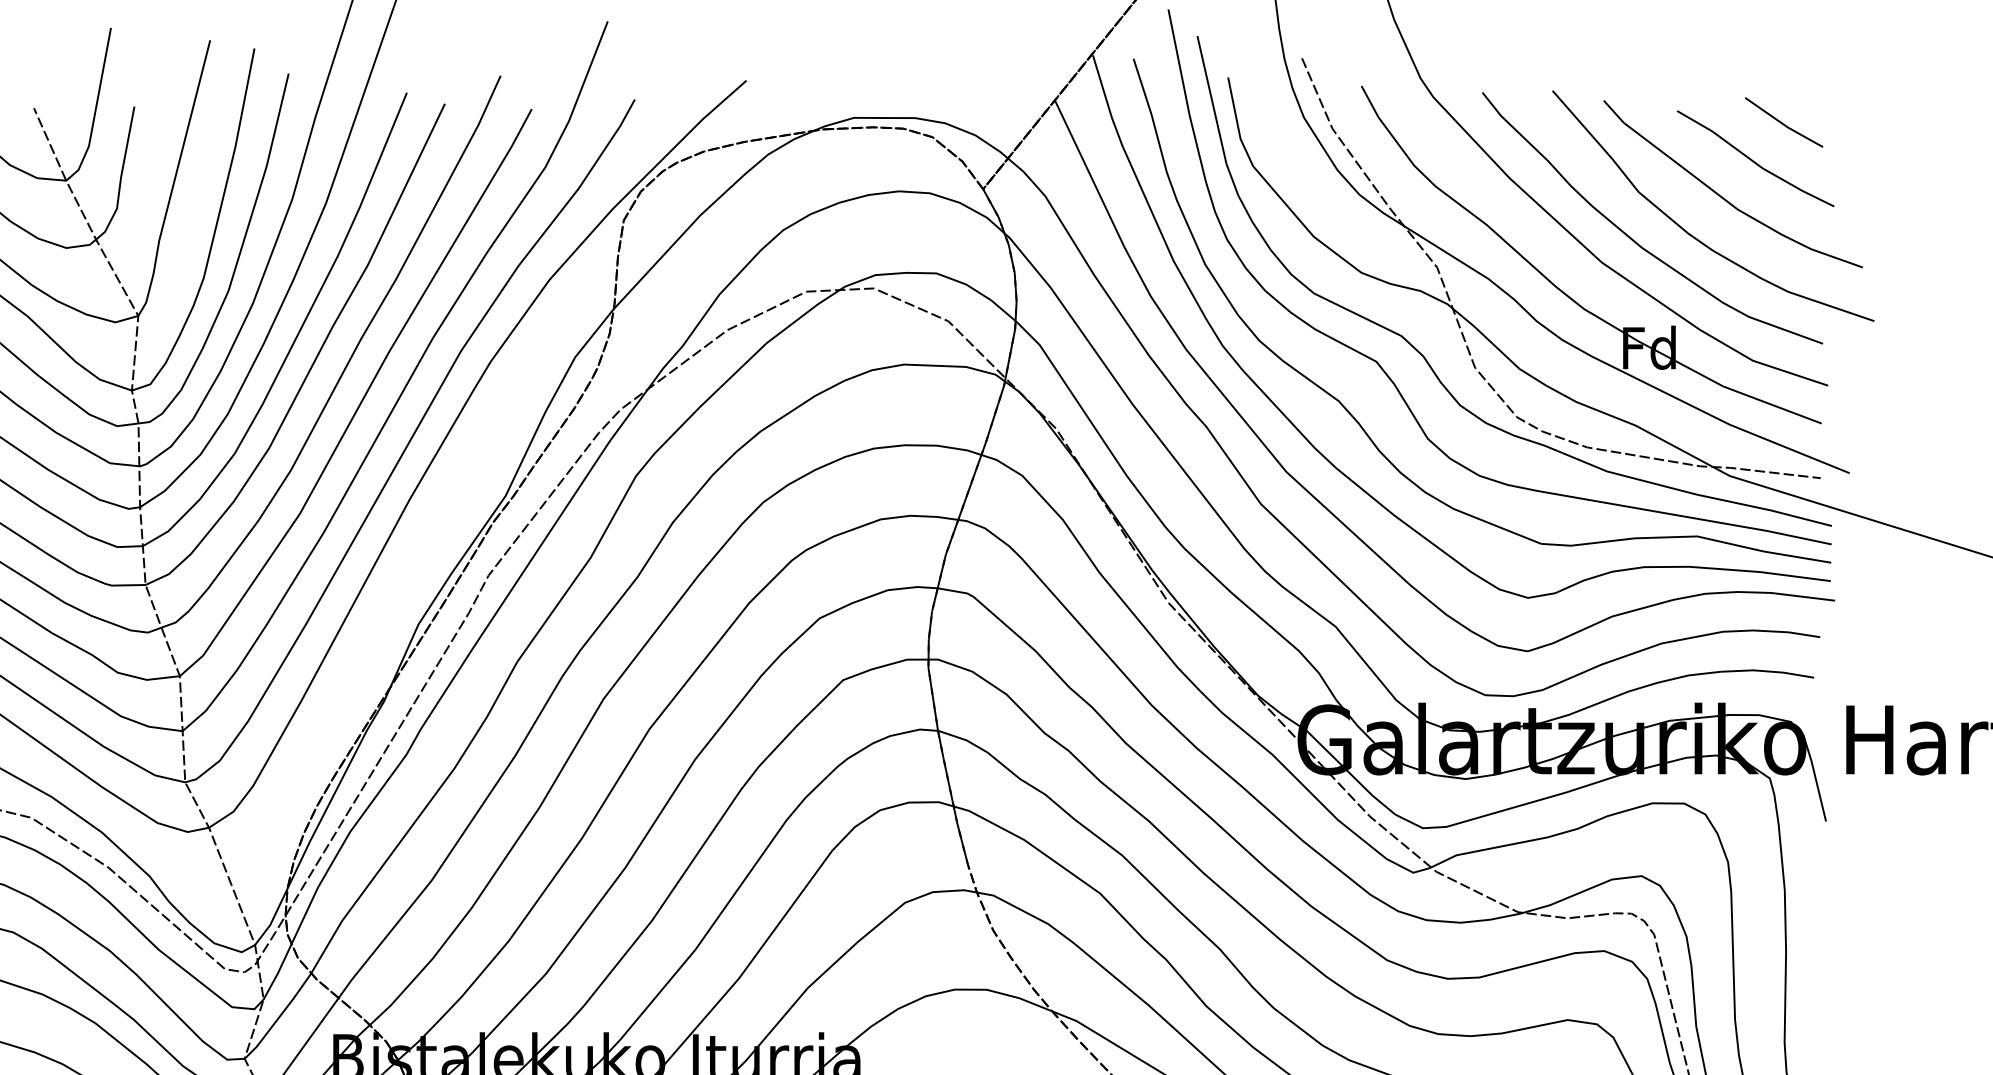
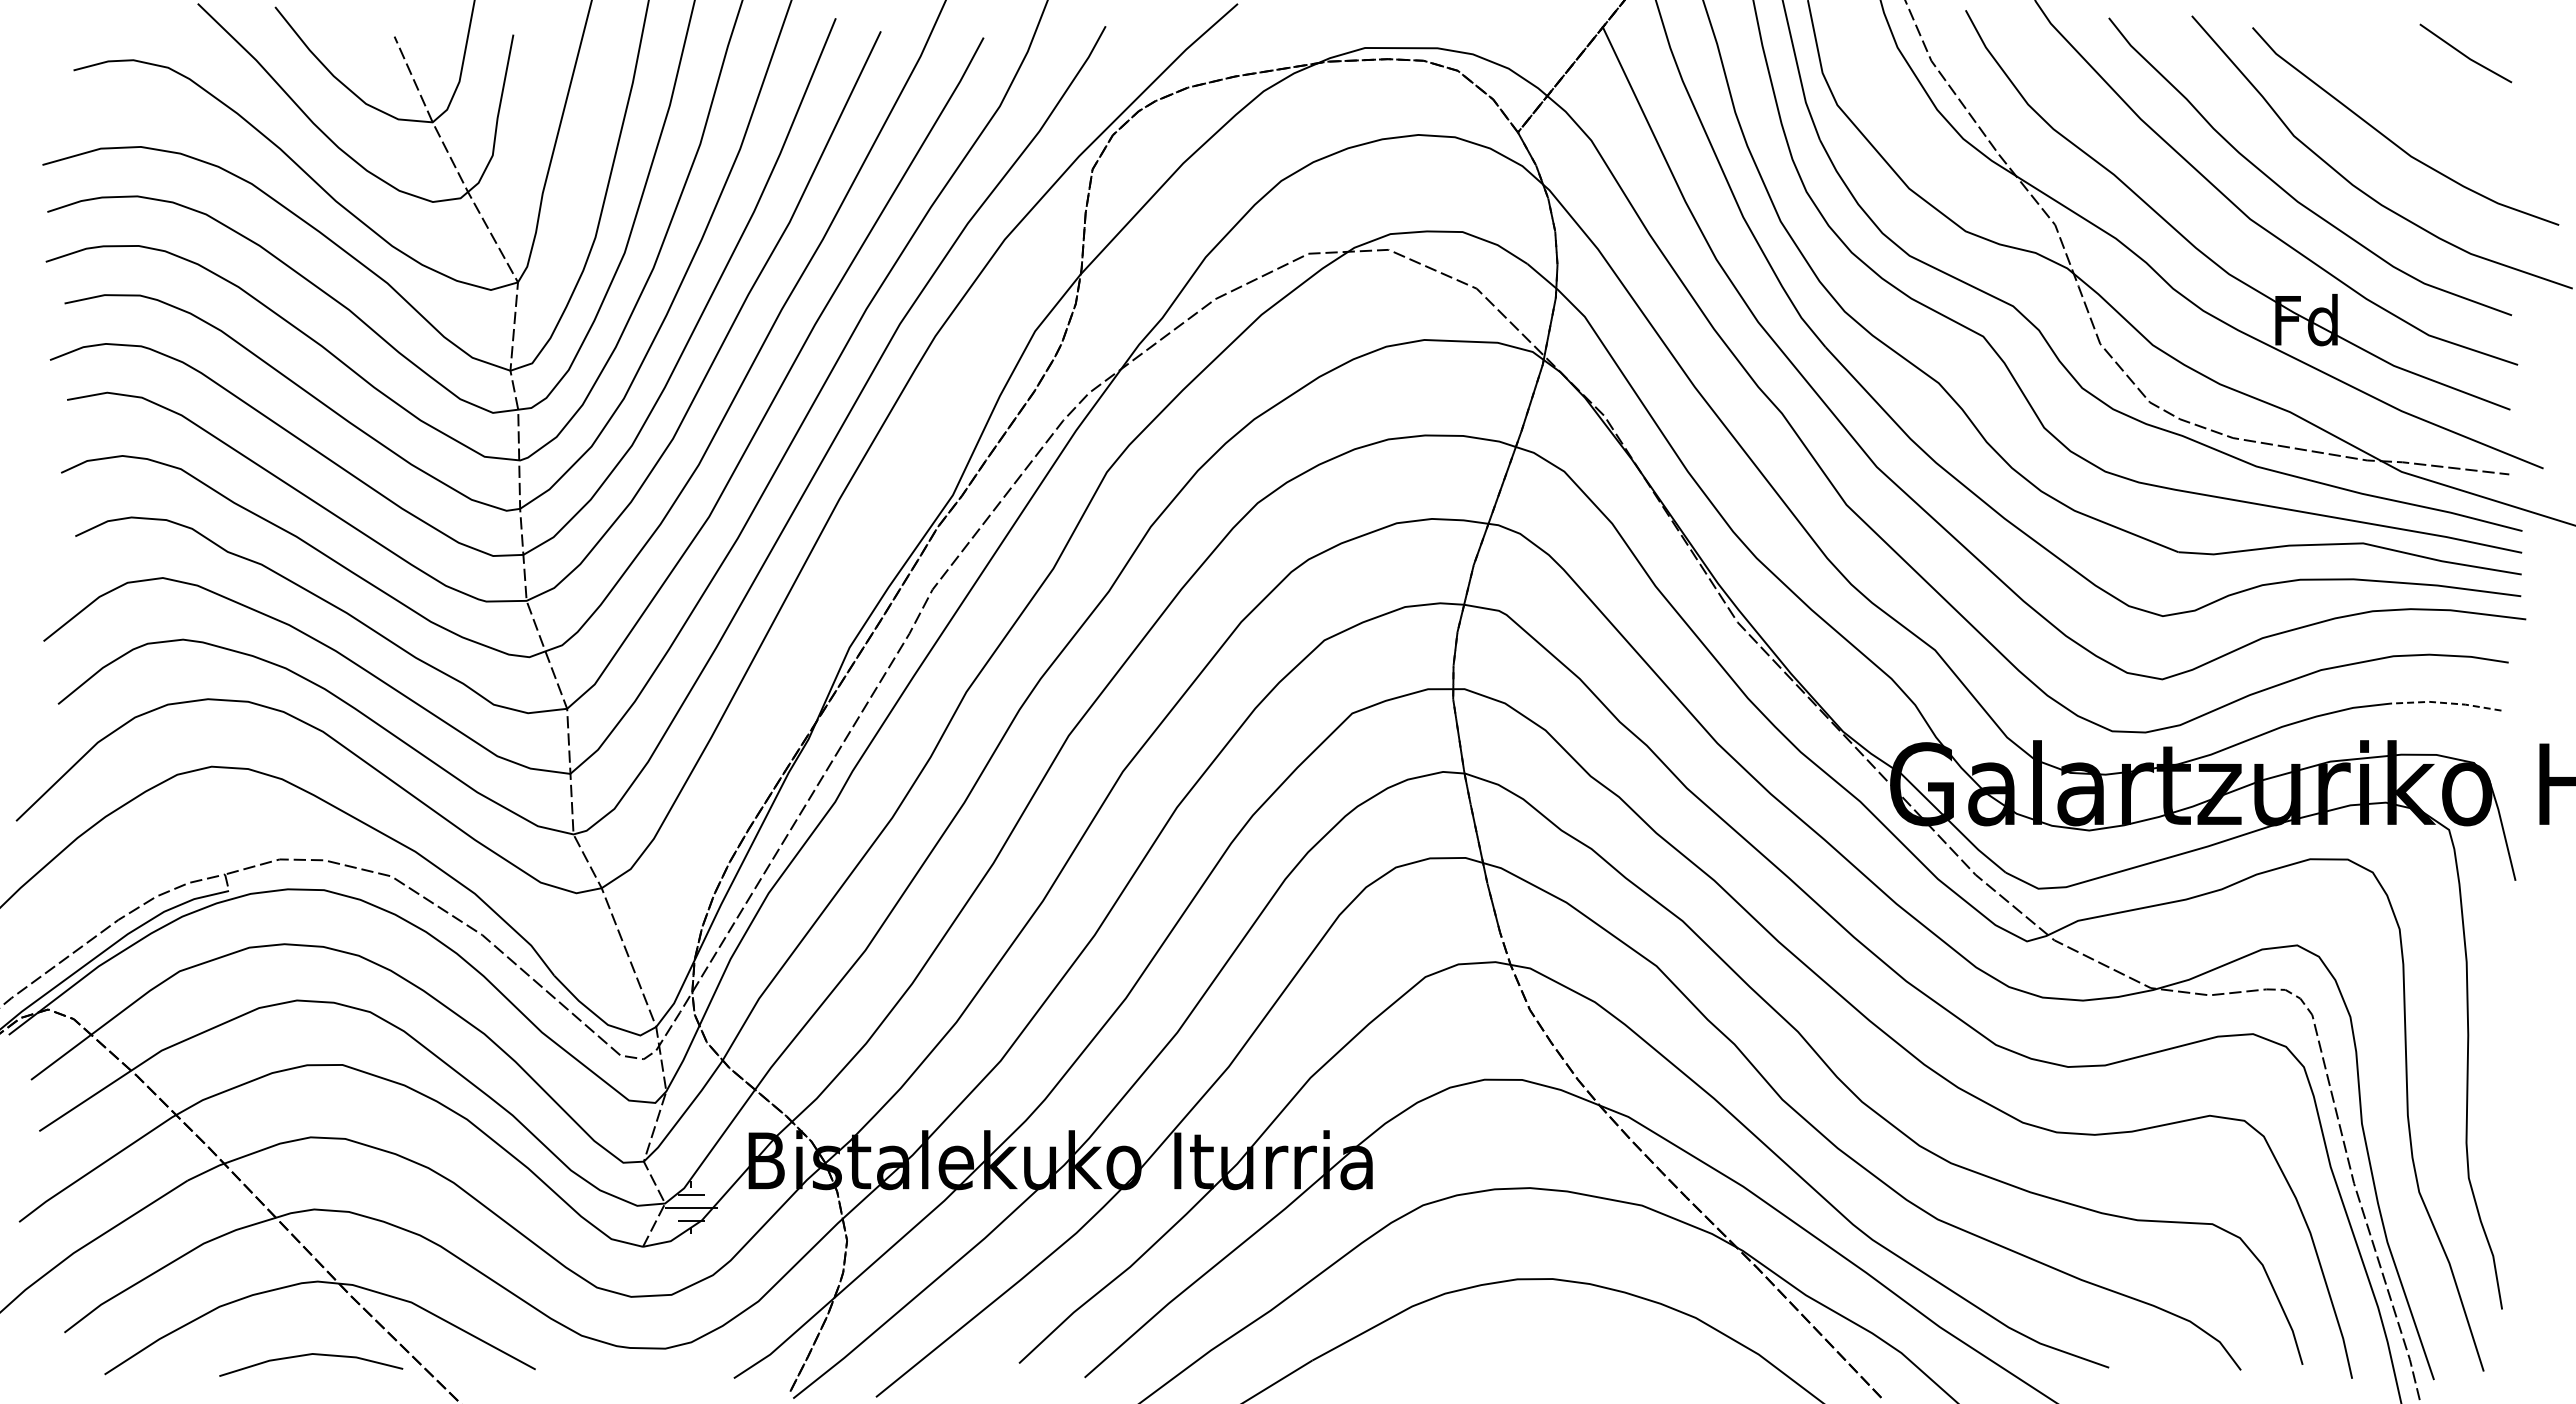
line: (1755, 161) -> (2431, 99), removed
line: (1767, 671) -> (2446, 703), solid -> dashed

